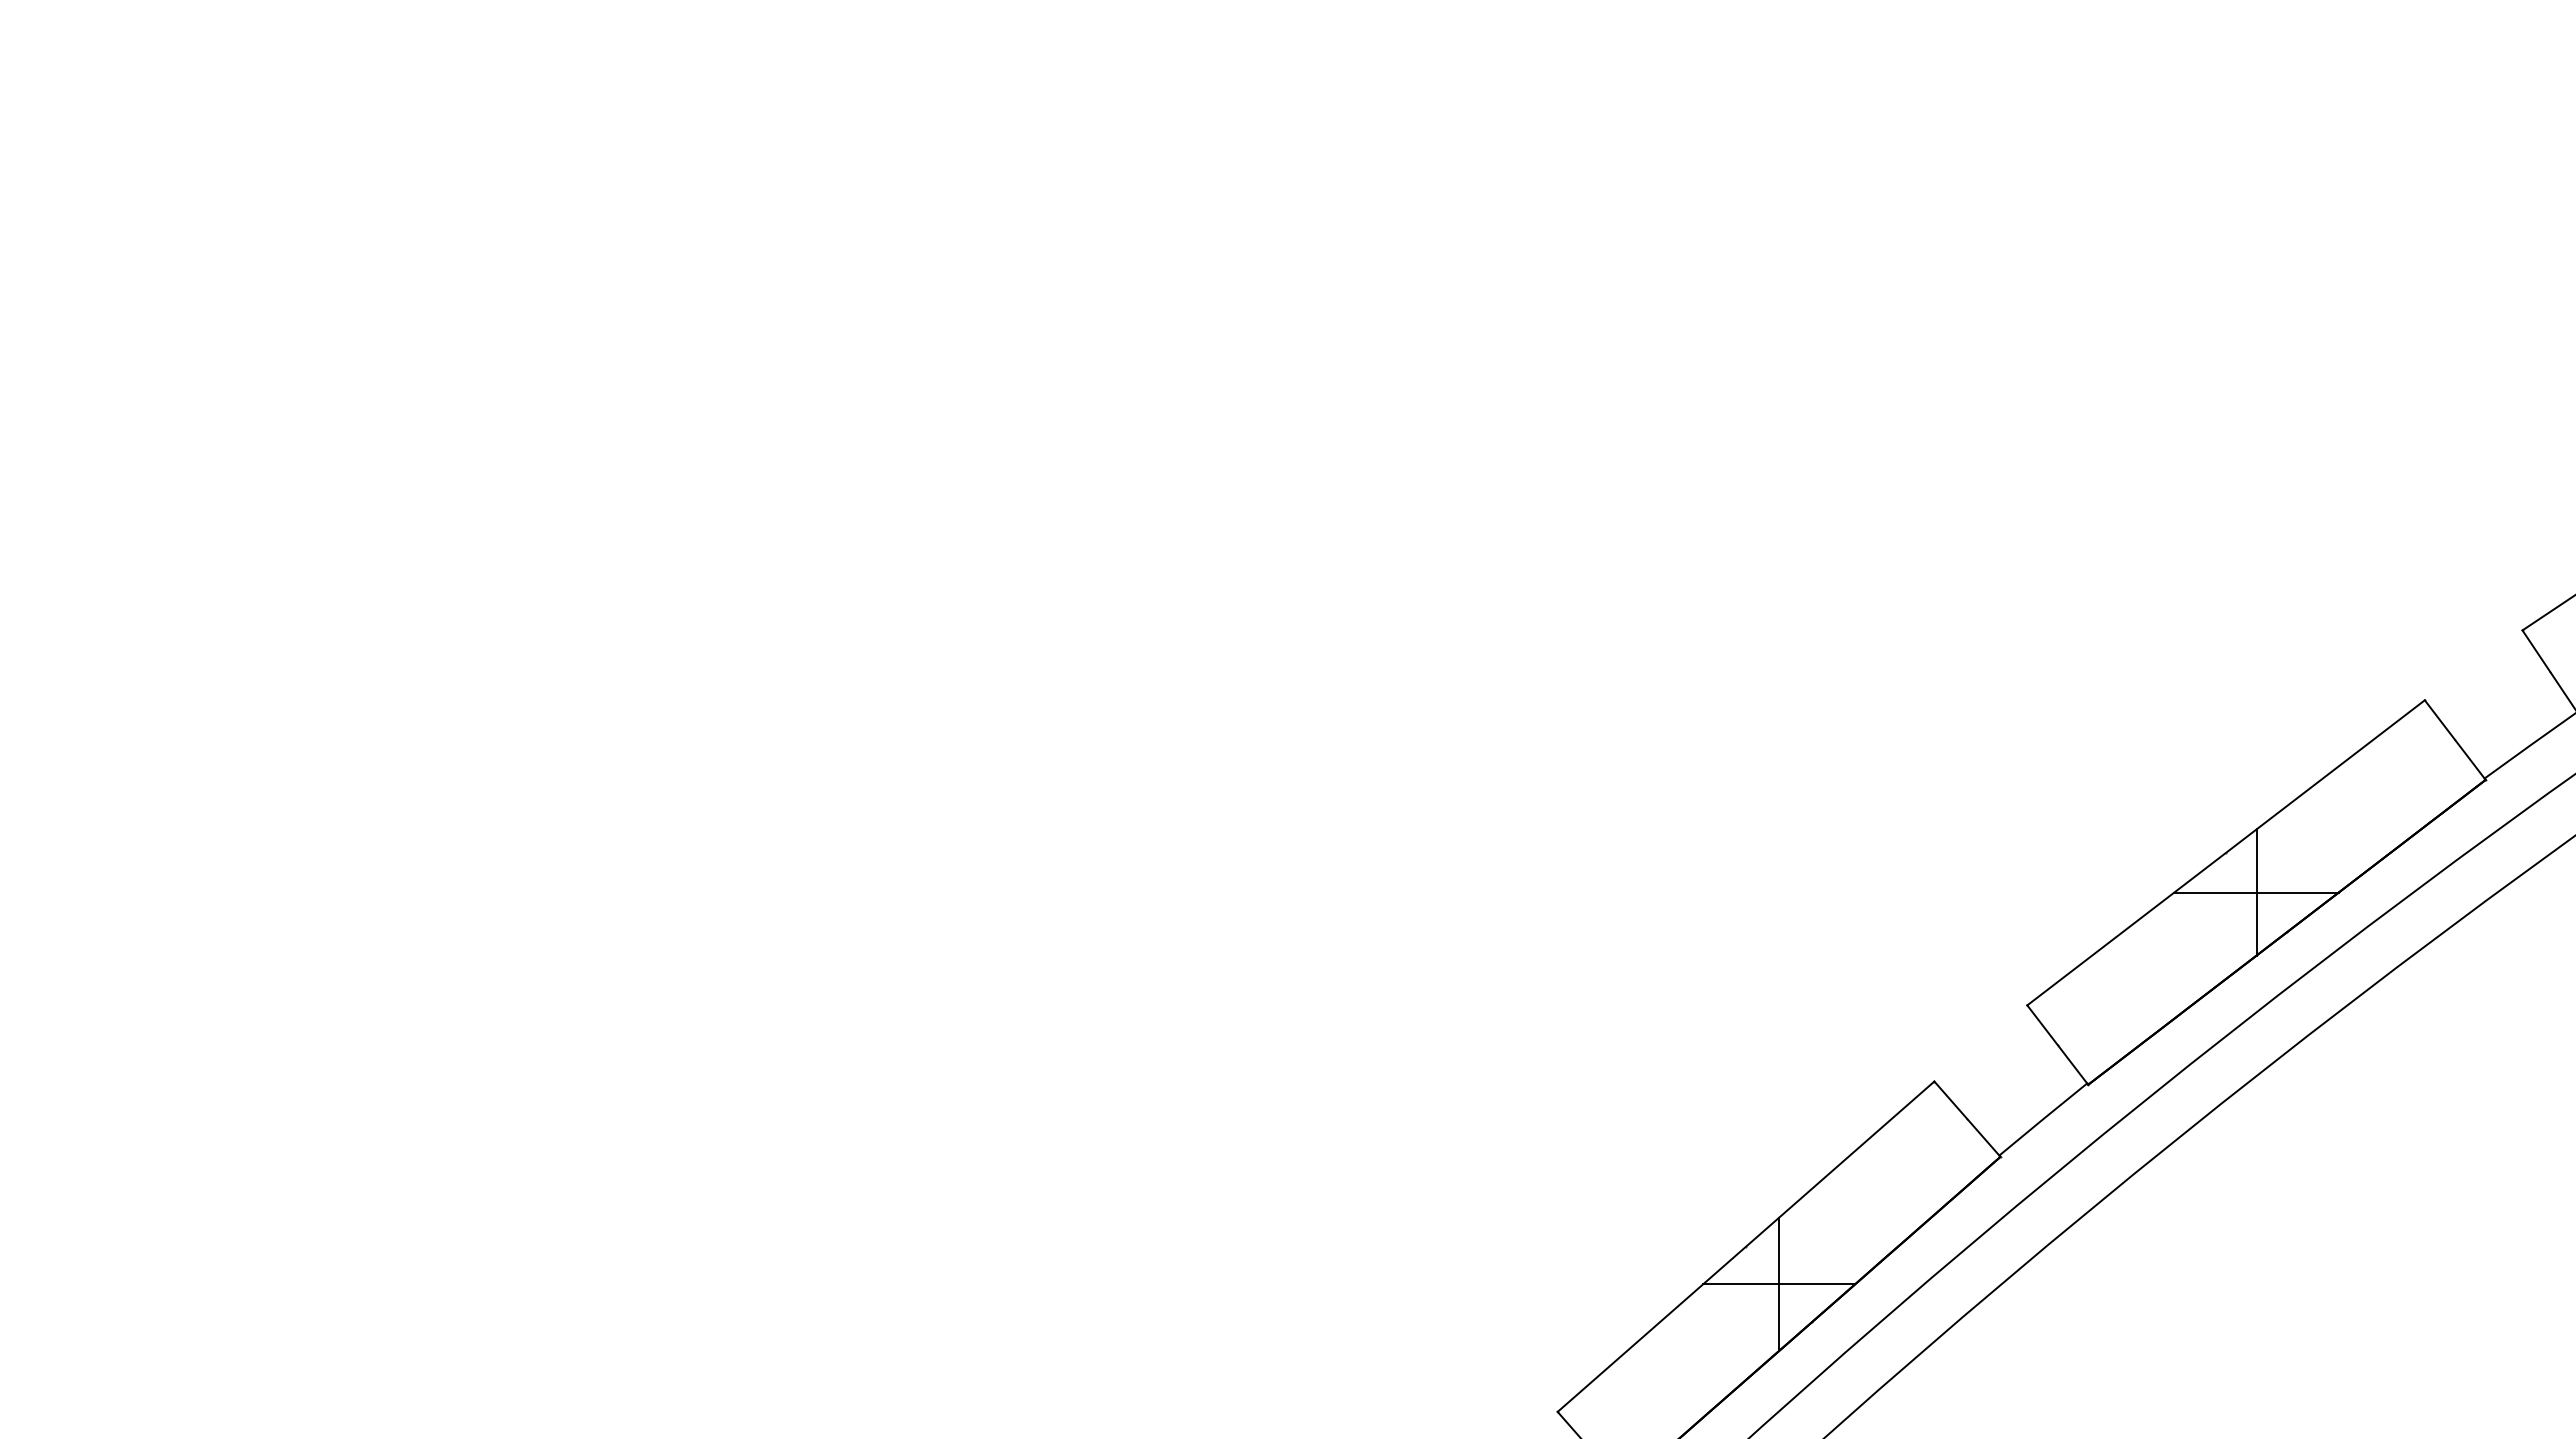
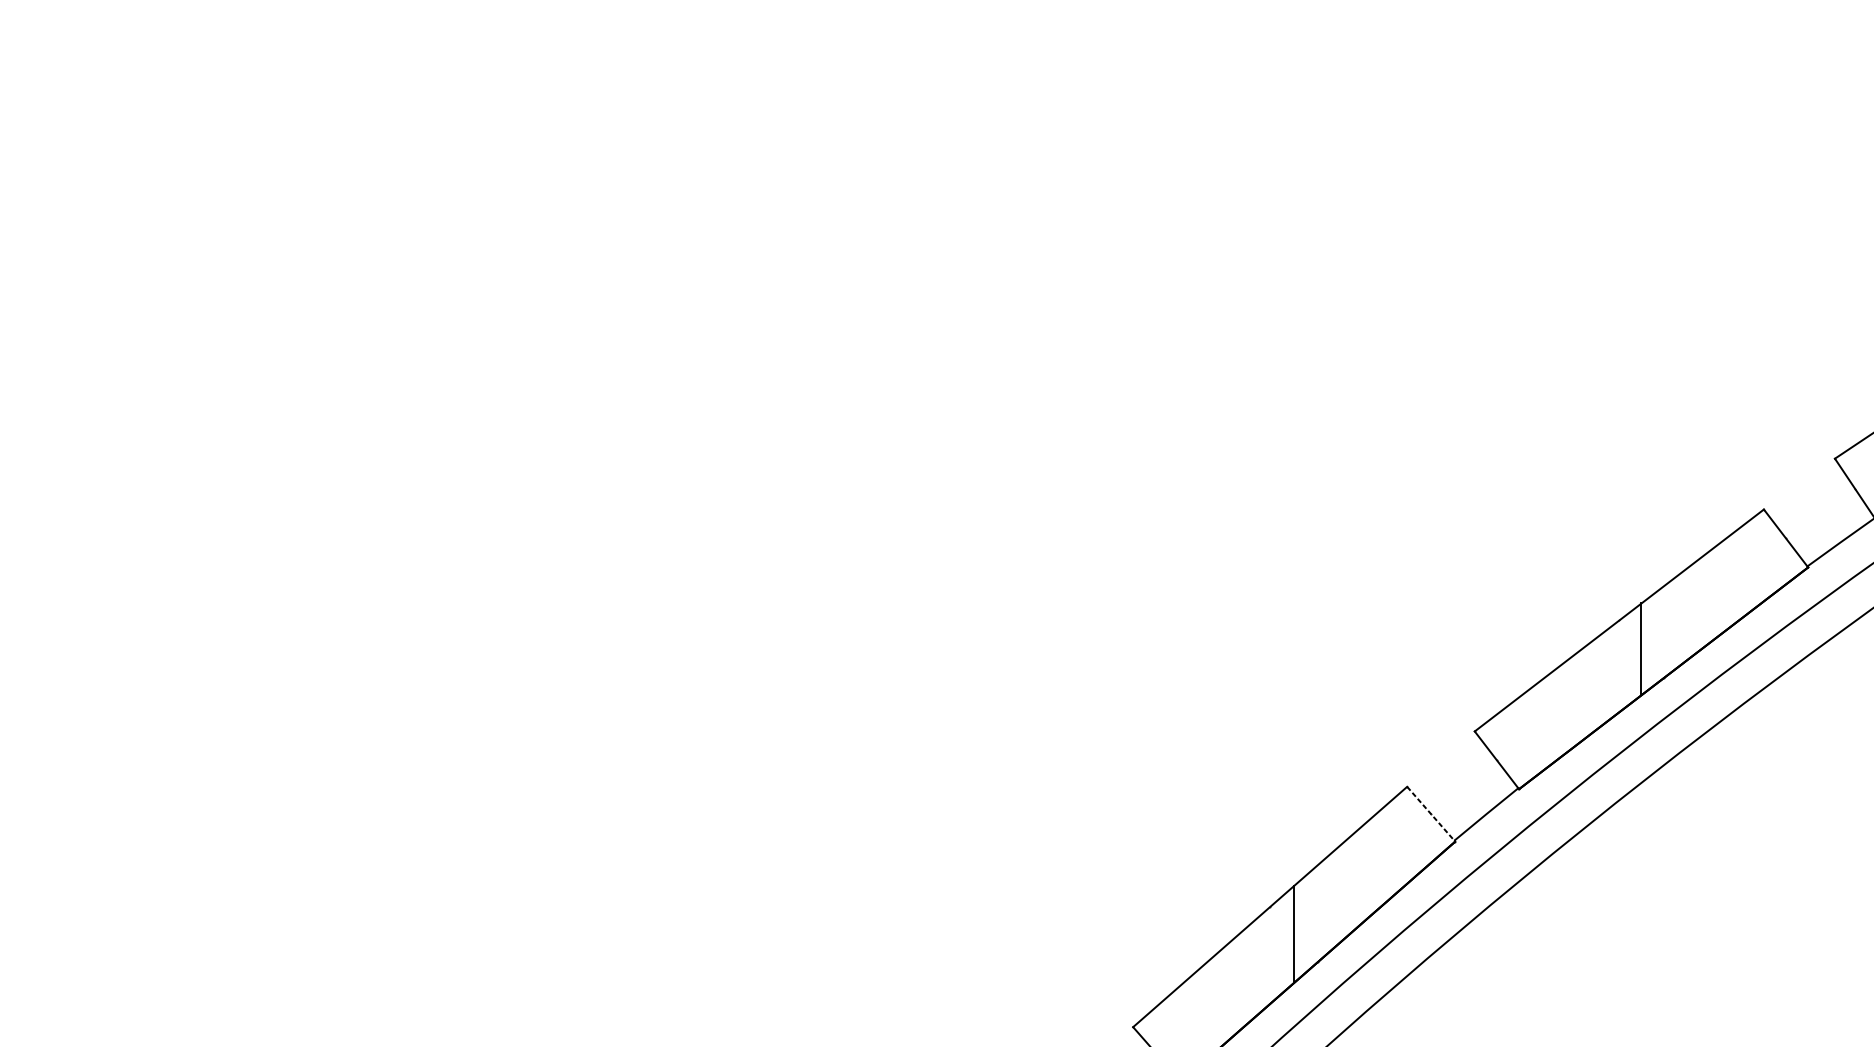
line: (2256, 892) -> (1641, 649), removed
line: (1967, 1119) -> (1431, 814), solid -> dashed
line: (1778, 1284) -> (1293, 934), removed

